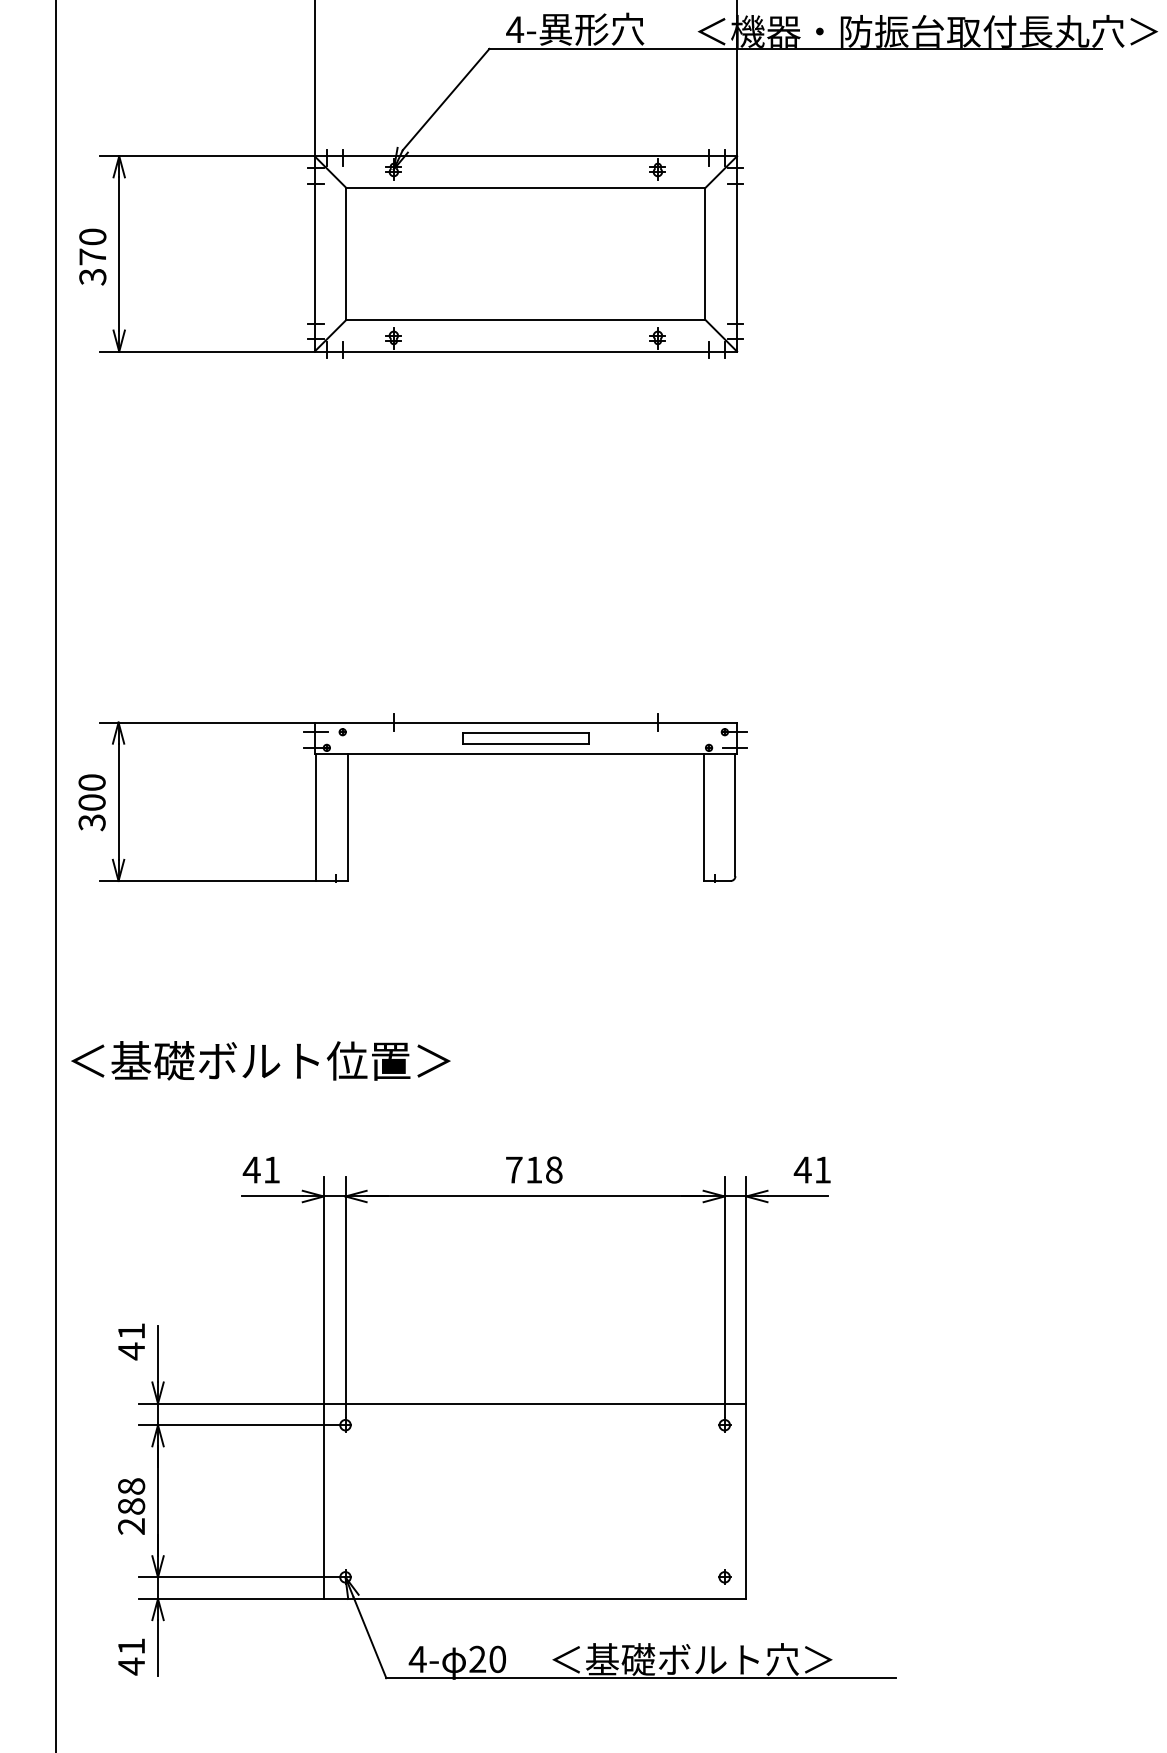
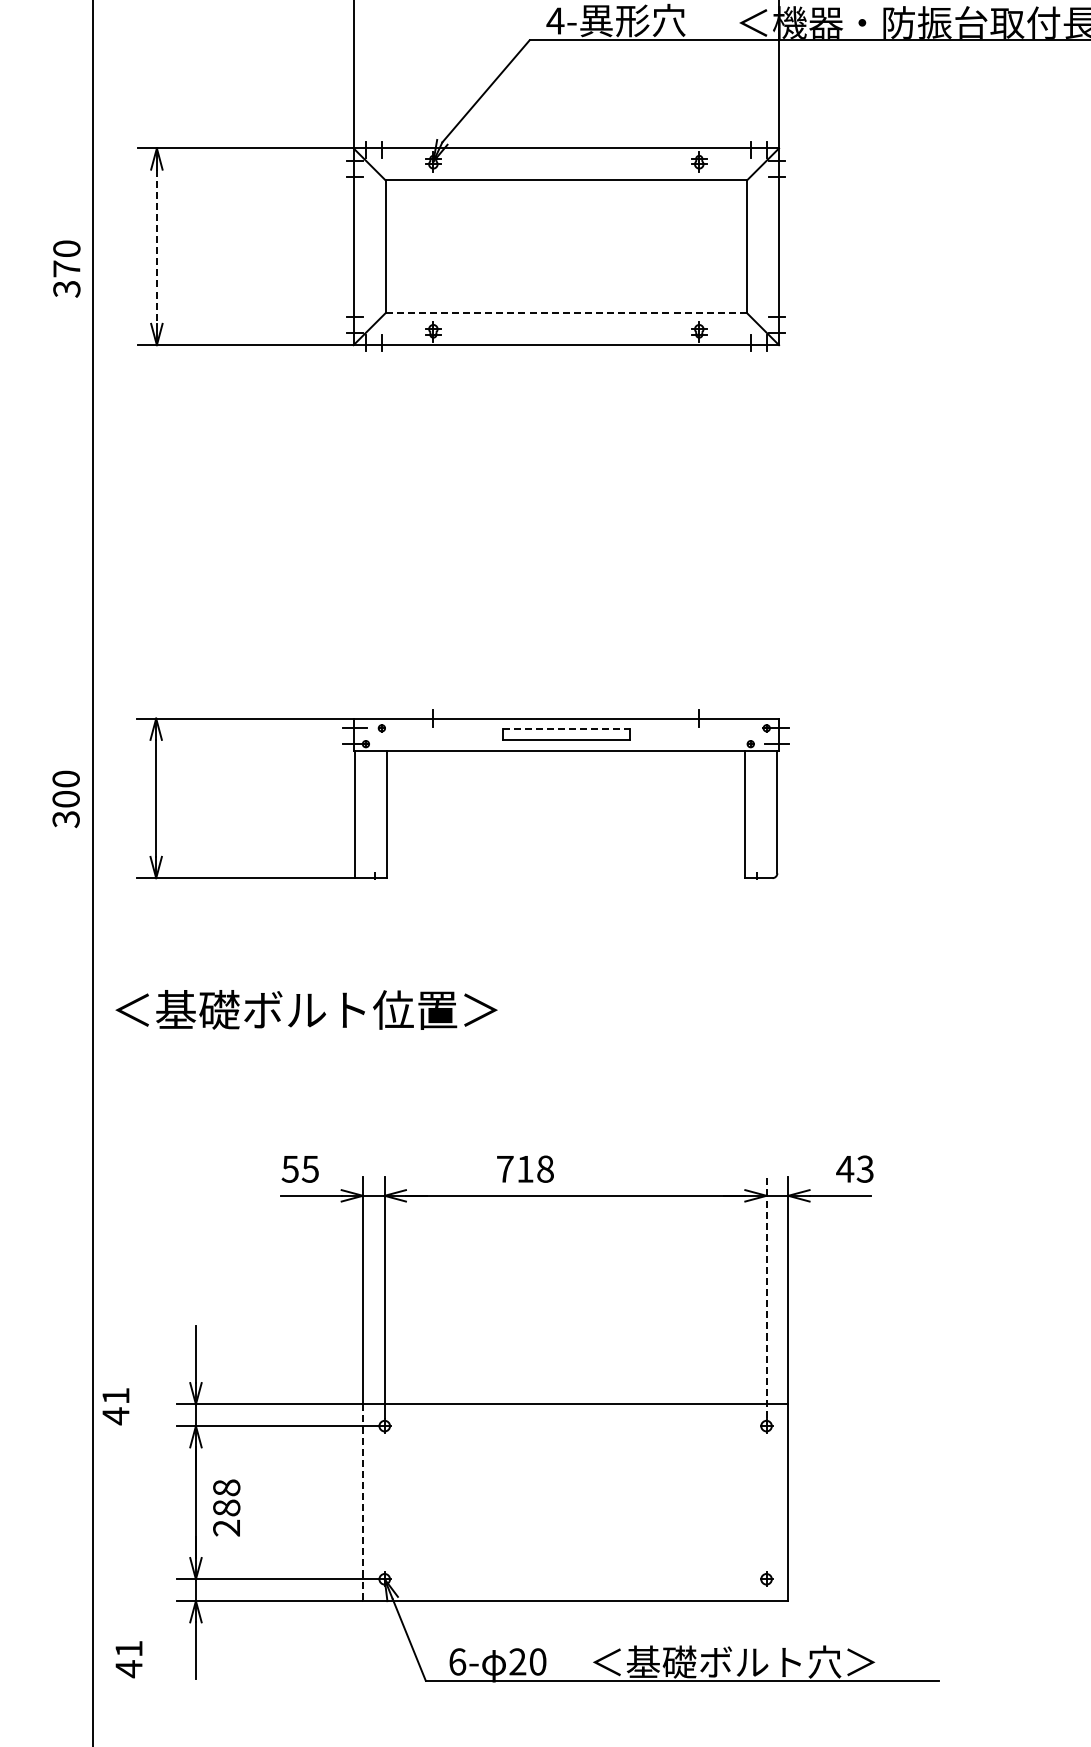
line: (119, 253) -> (157, 246), solid -> dashed
text: (92, 256) -> (66, 268), moved
line: (525, 319) -> (565, 312), solid -> dashed
line: (526, 733) -> (566, 729), solid -> dashed
text: (91, 802) -> (65, 799), moved
text: (260, 1060) -> (306, 1009), moved
text: (260, 1169) -> (299, 1168), 41 -> 55
text: (534, 1169) -> (525, 1168), moved
text: (822, 1169) -> (864, 1168), 41 -> 43
line: (724, 1297) -> (766, 1297), solid -> dashed
text: (131, 1341) -> (115, 1406), moved
line: (323, 1501) -> (362, 1502), solid -> dashed
text: (131, 1506) -> (226, 1507), moved
text: (131, 1656) -> (128, 1659), moved
text: (417, 1659) -> (457, 1662), 4- -> 6-

